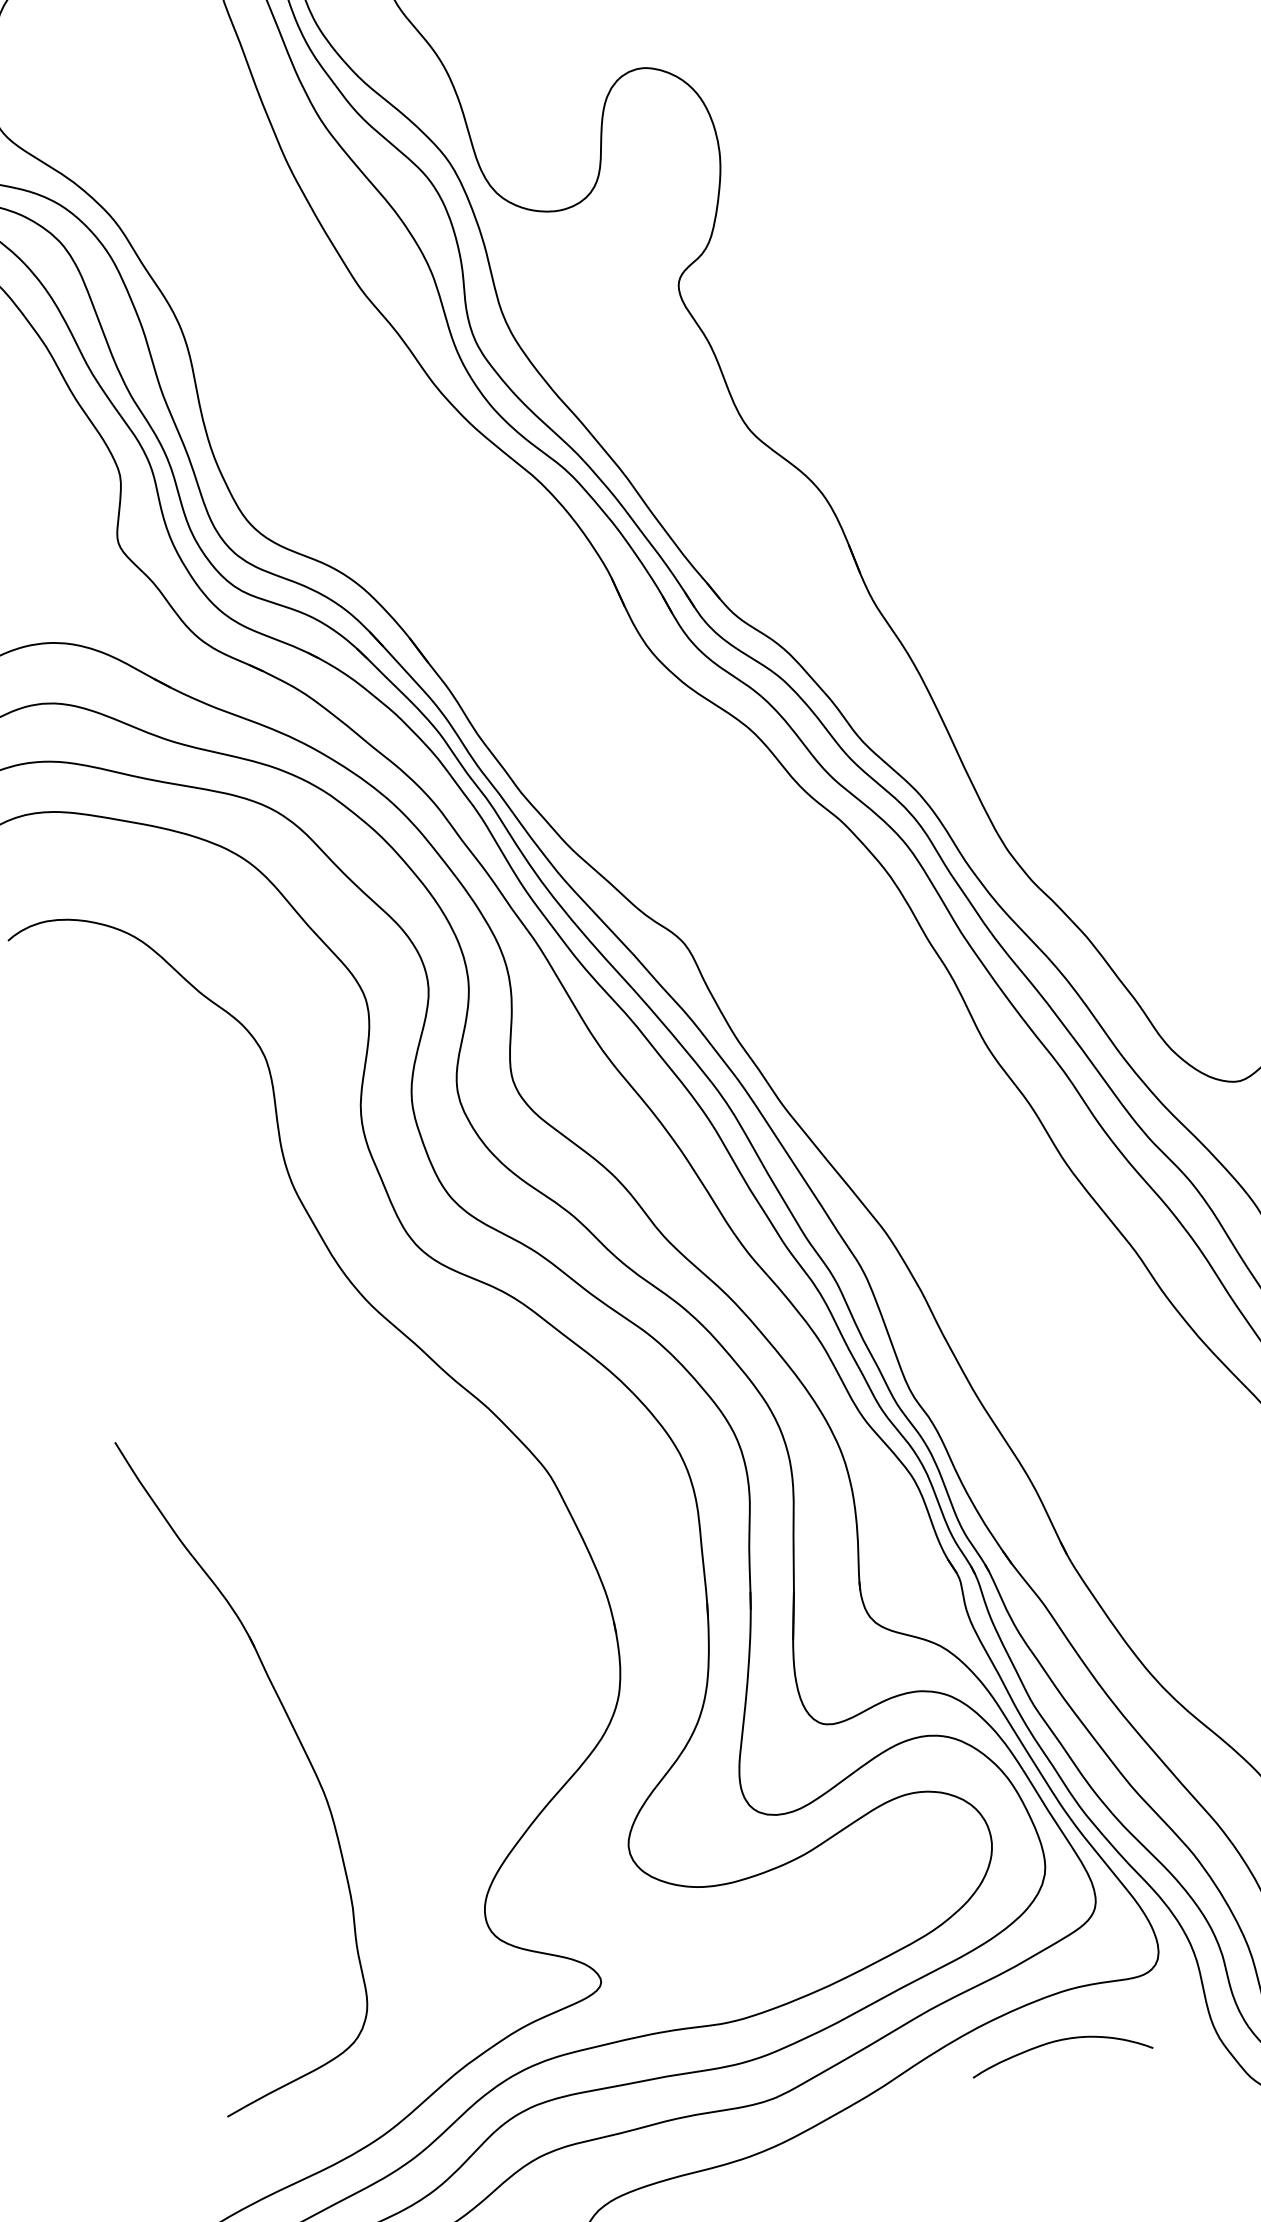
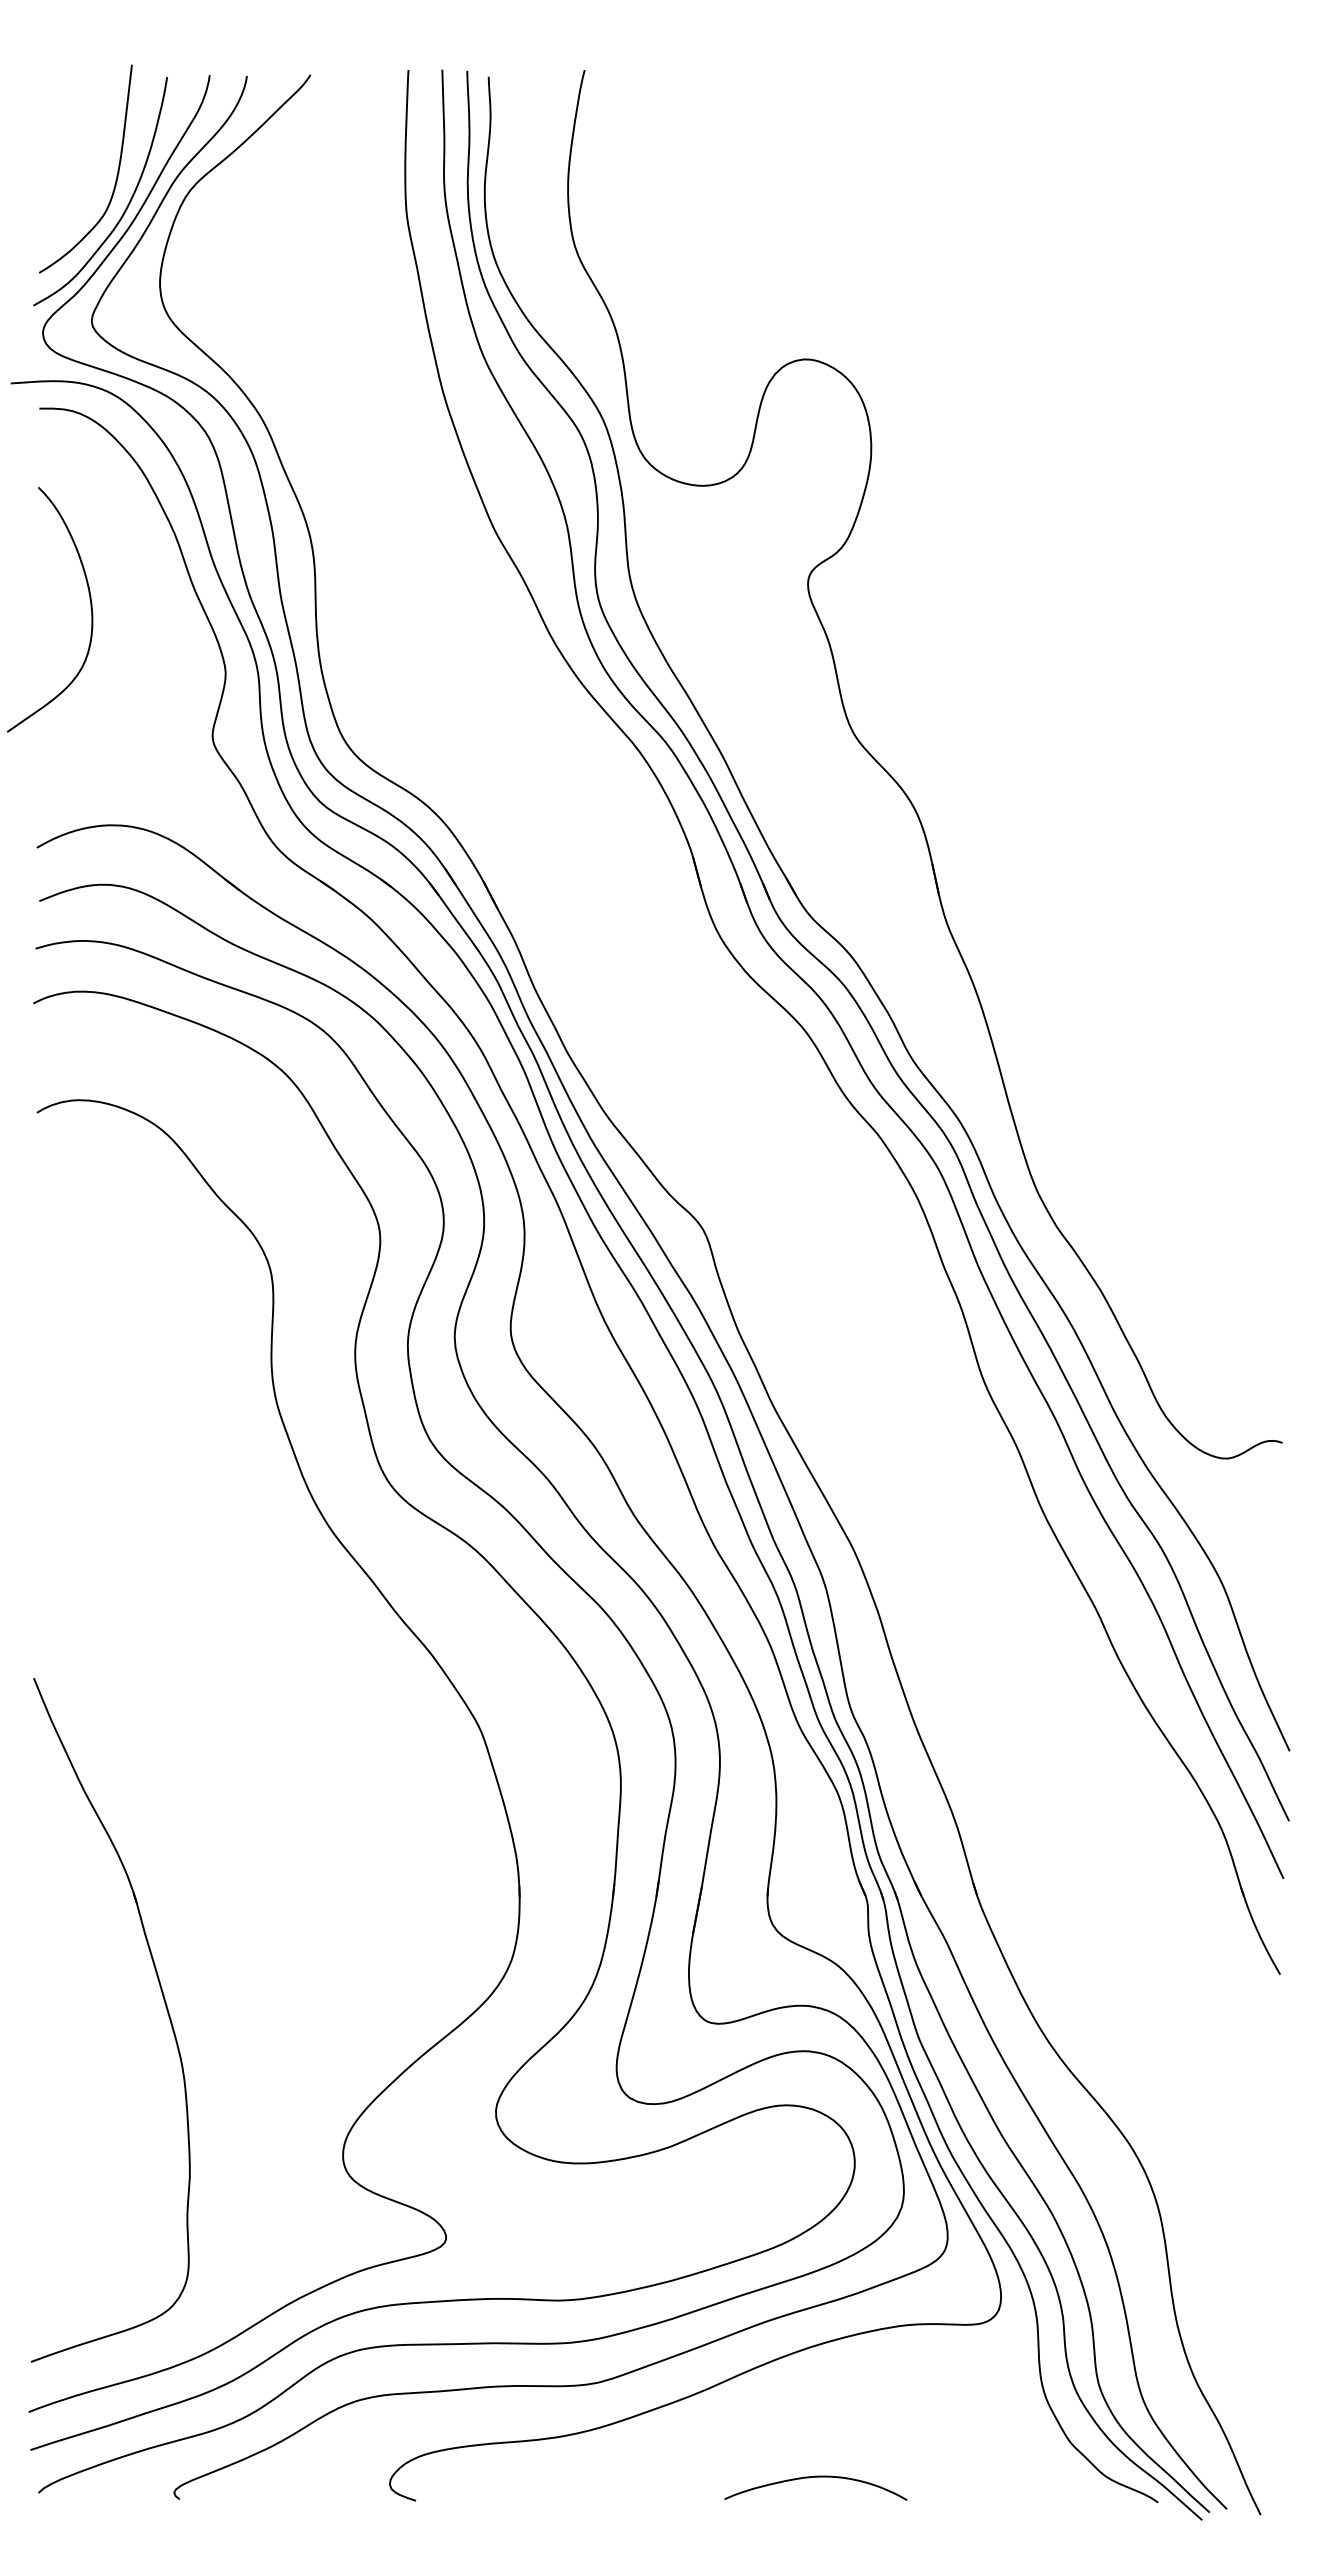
part: (300, 1744) -> (165, 2007), moved
curve: (1059, 2041) -> (815, 2477), moved

